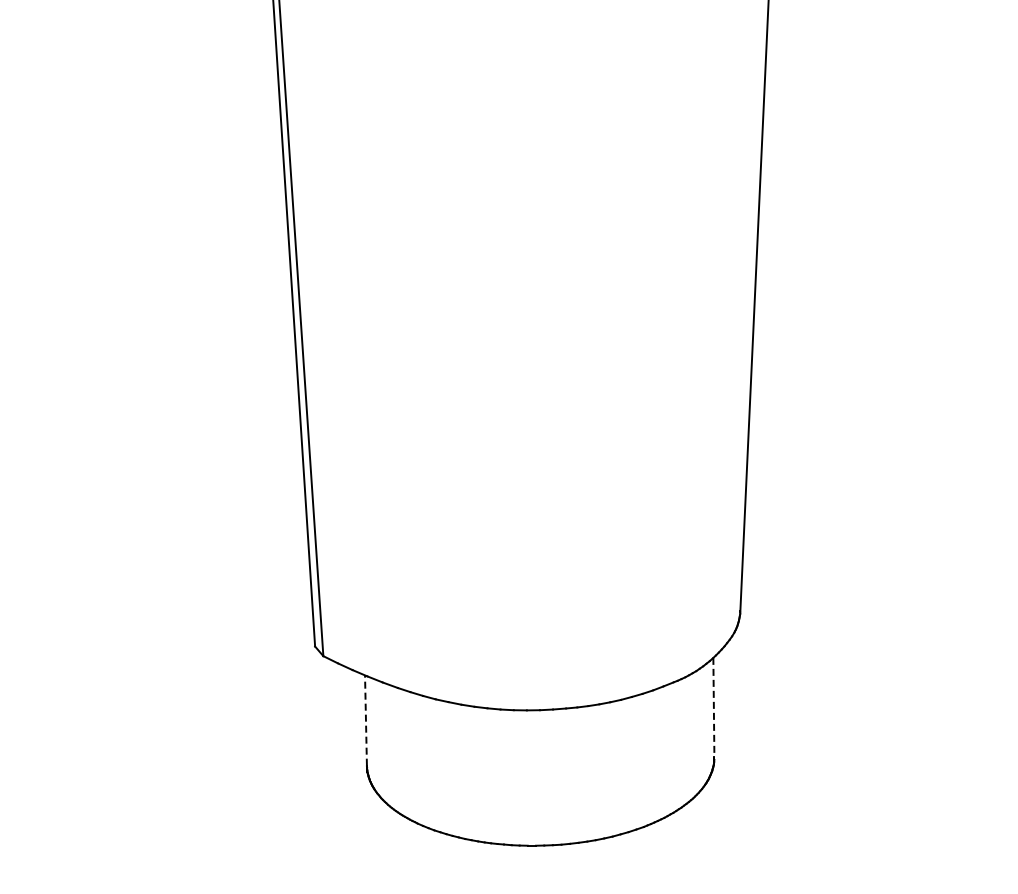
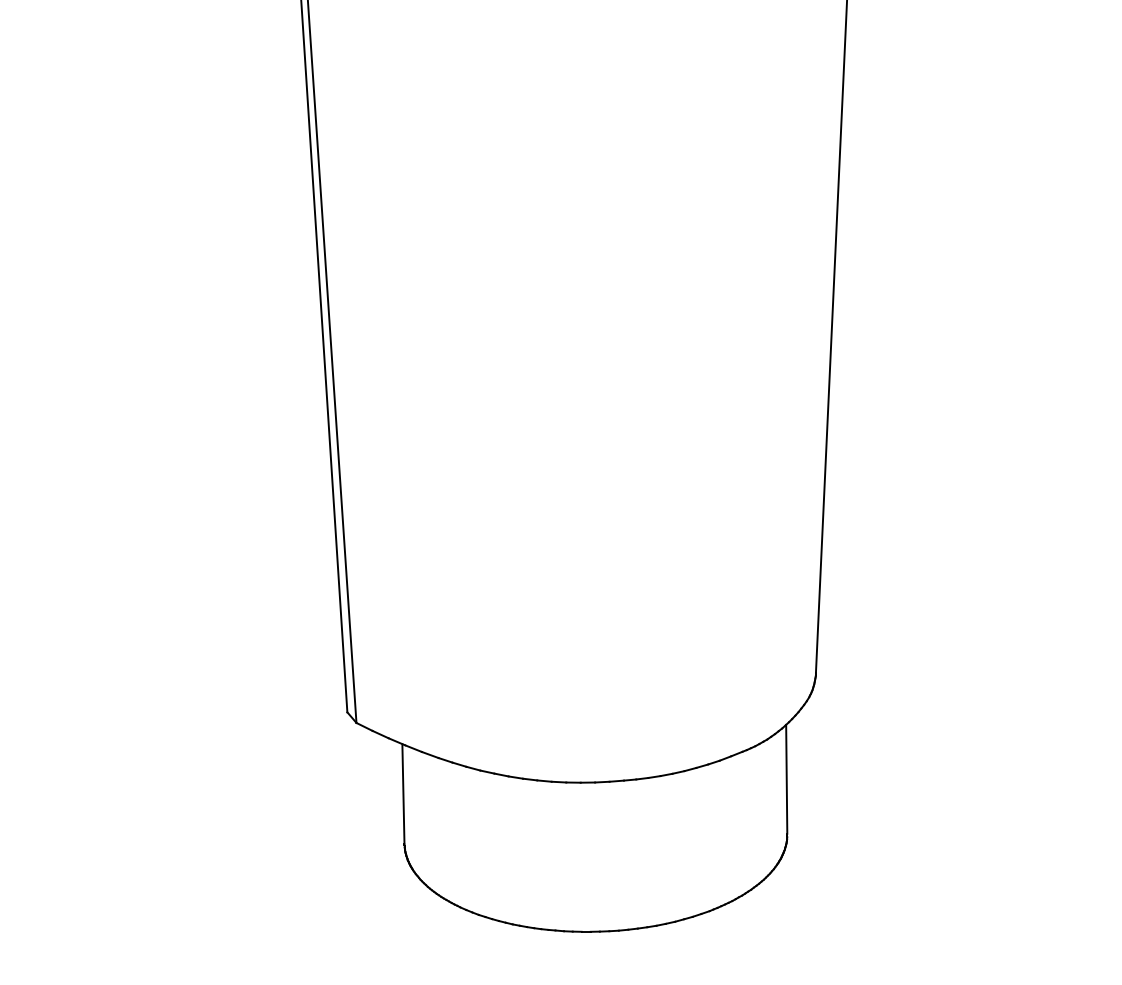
line: (713, 707) -> (786, 779), dashed -> solid
line: (365, 720) -> (402, 793), dashed -> solid

